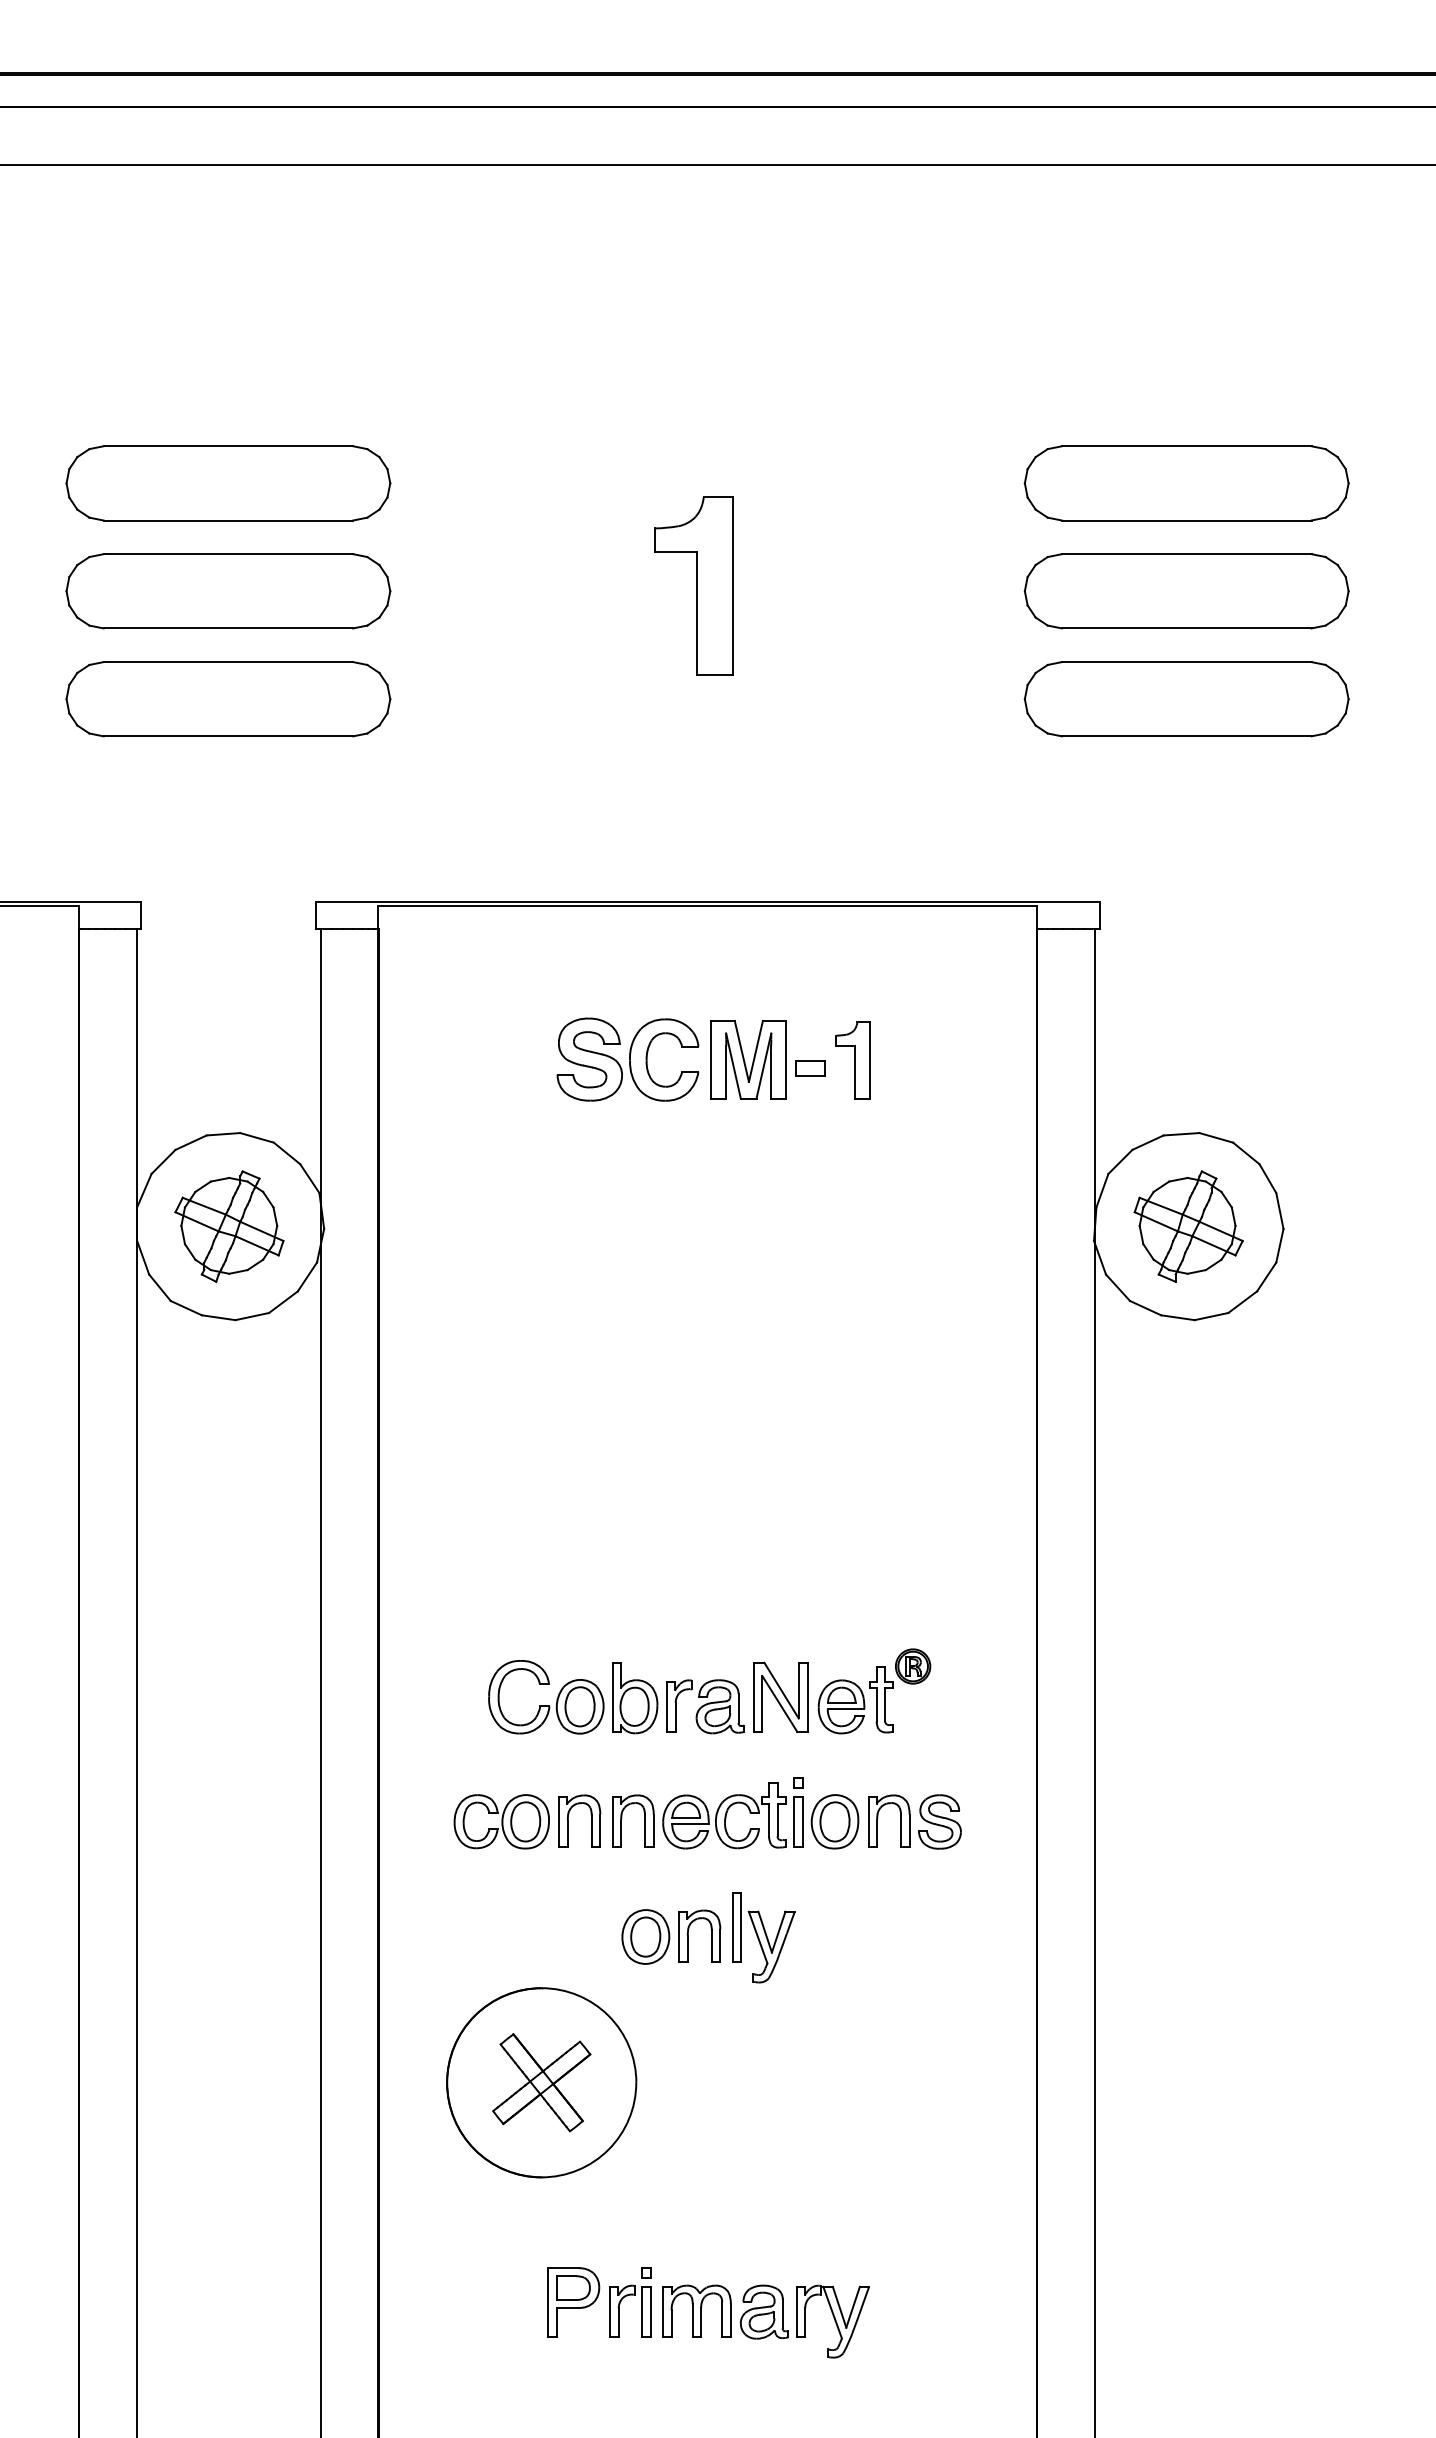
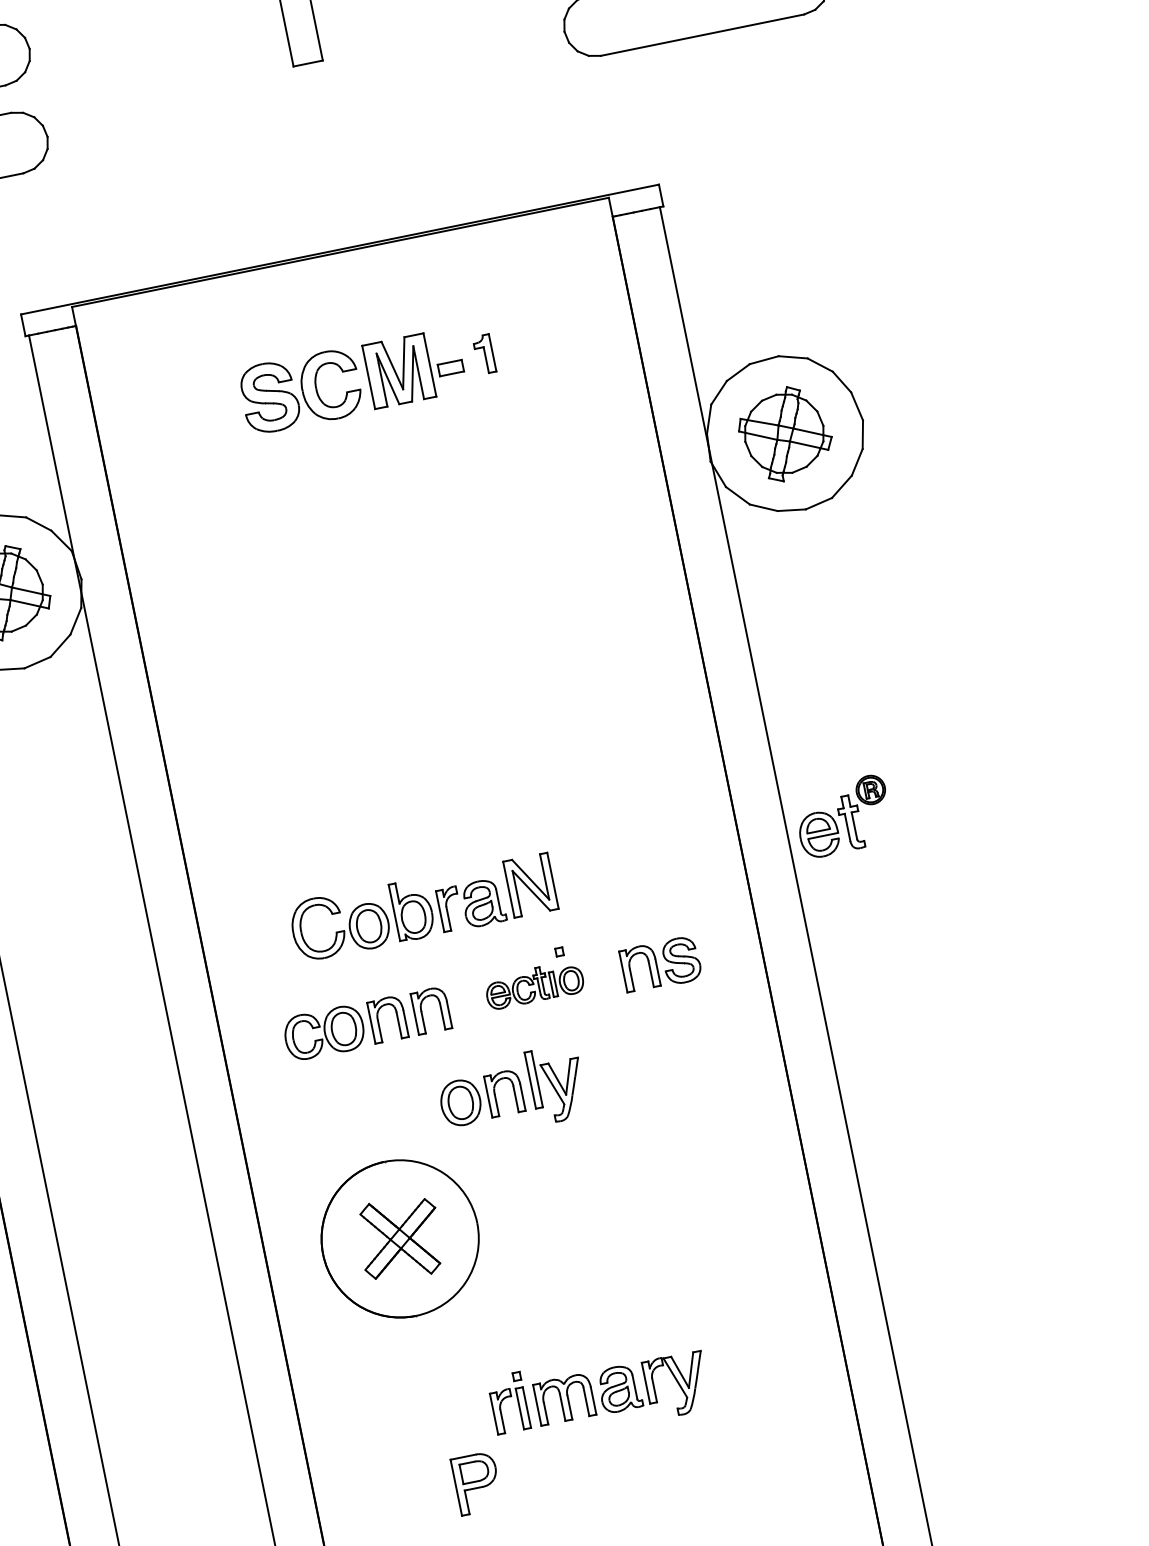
part: (852, 1060) -> (483, 354), size x0.6
part: (874, 1691) -> (843, 816), moved
part: (760, 1815) -> (534, 984), size x0.6
part: (573, 2302) -> (476, 1483), moved

